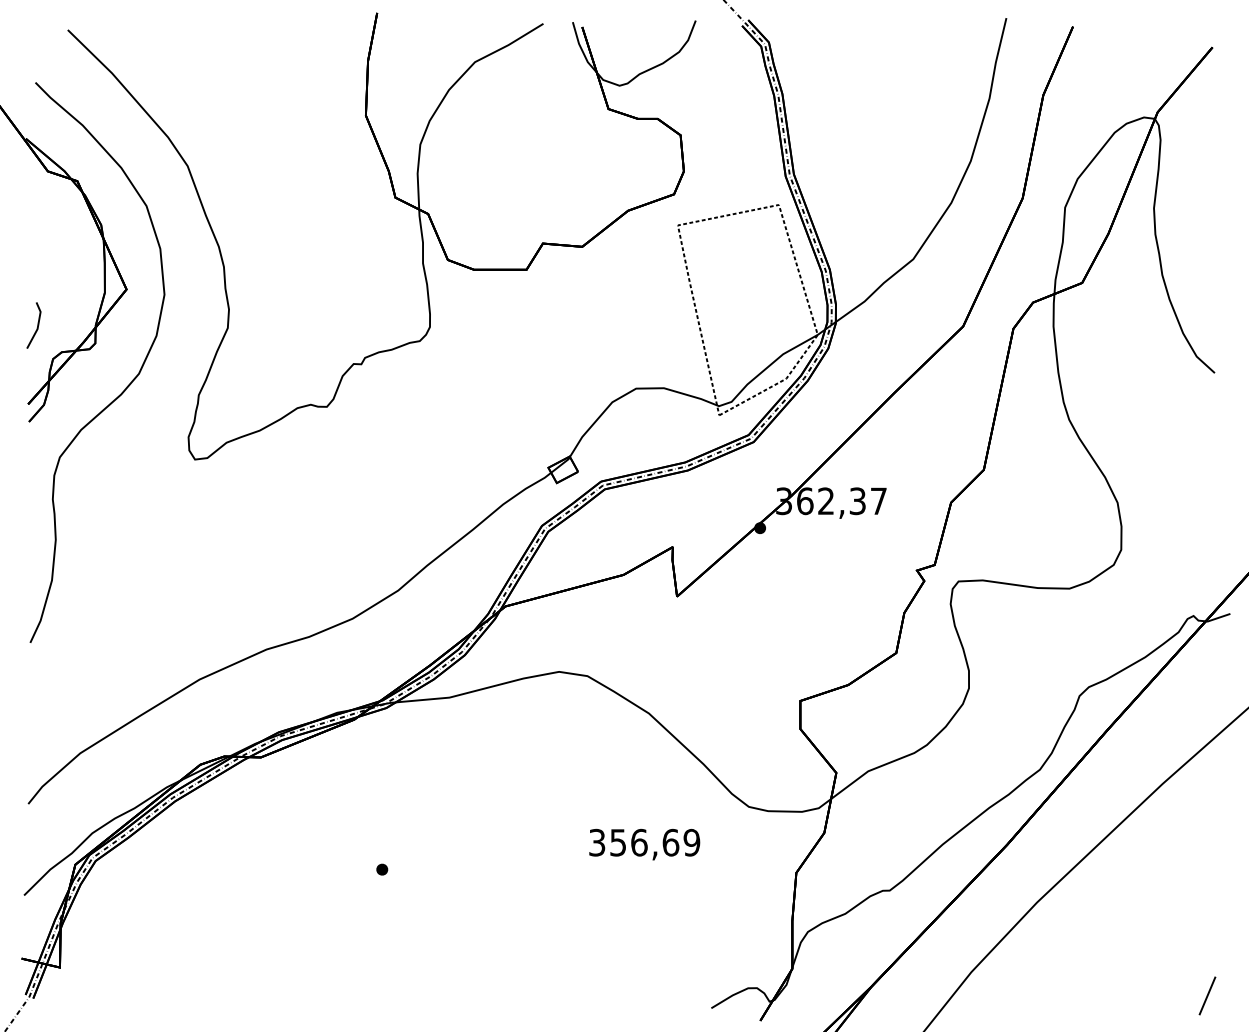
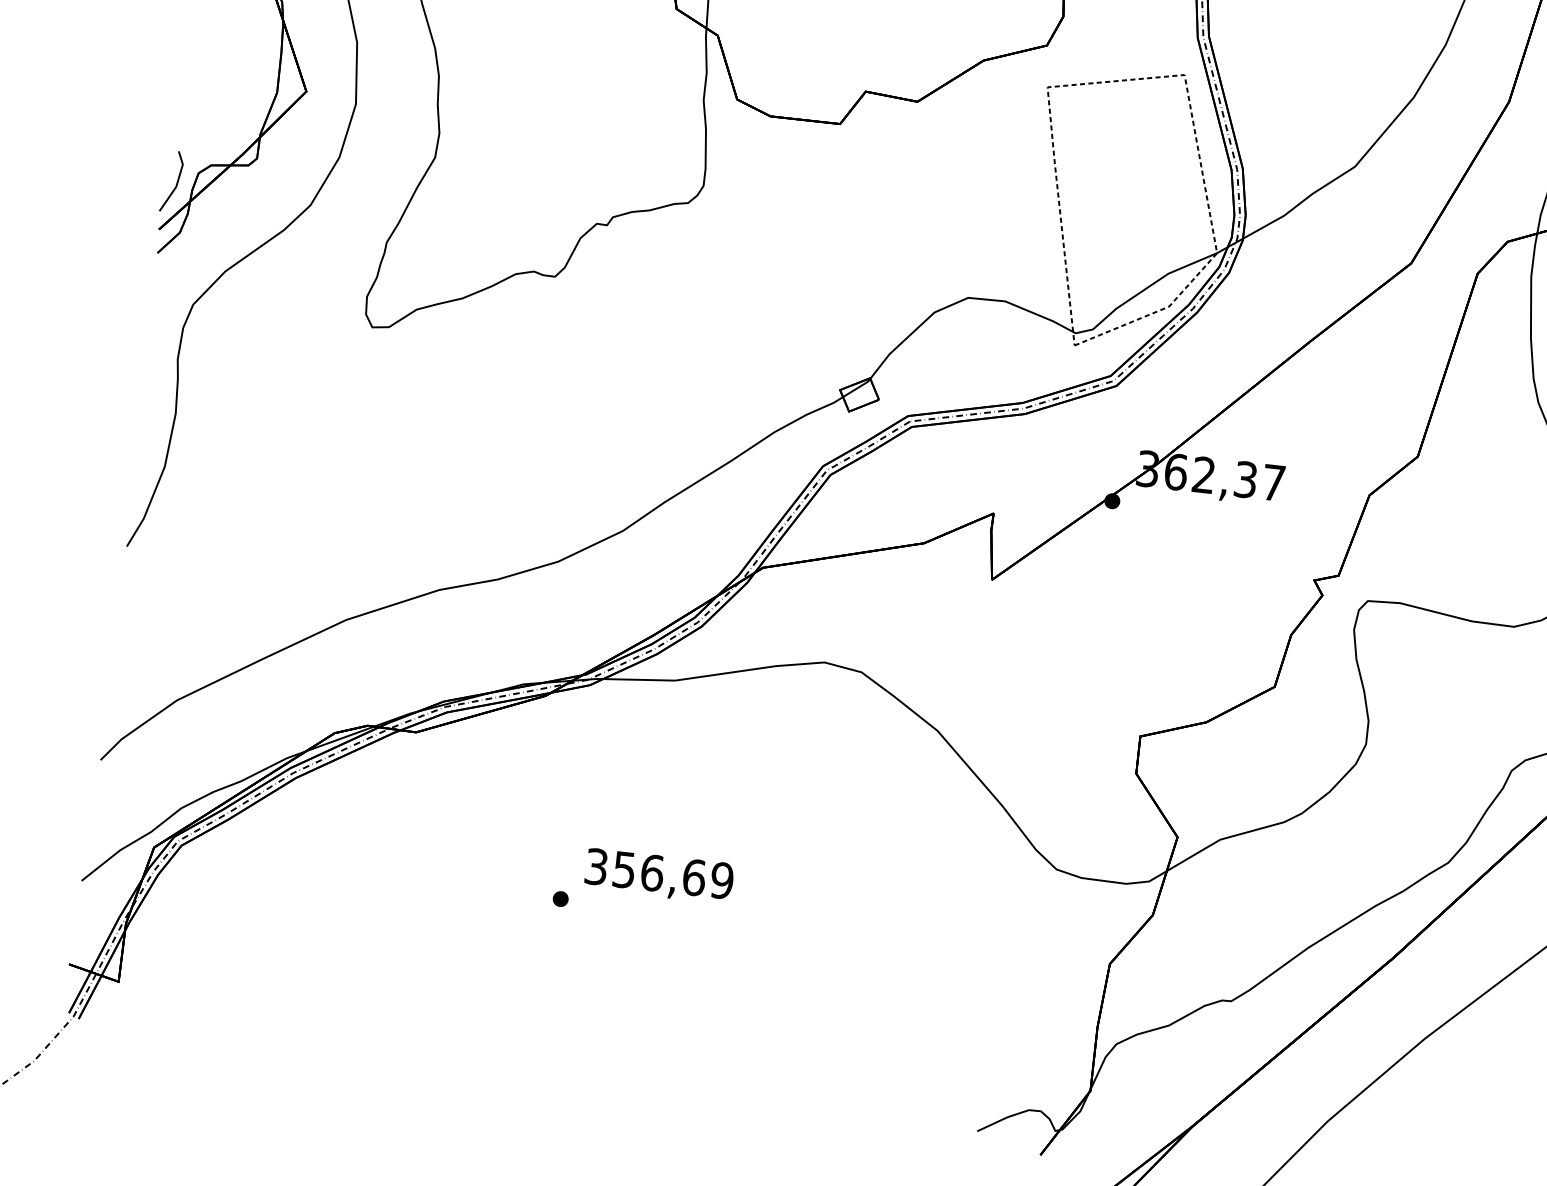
line: (37, 325) -> (176, 182), moved
text: (644, 844) -> (658, 876), moved

